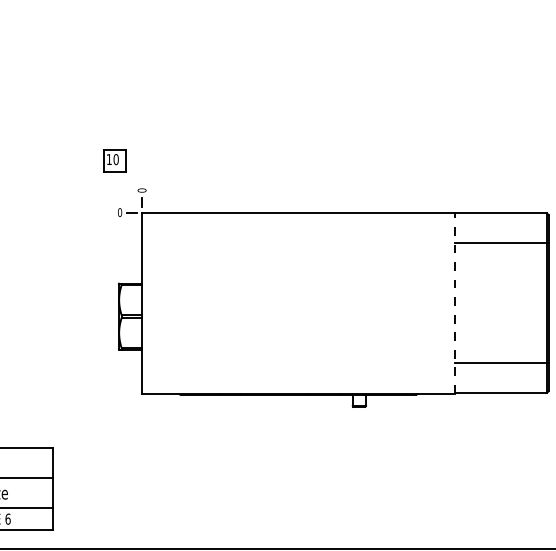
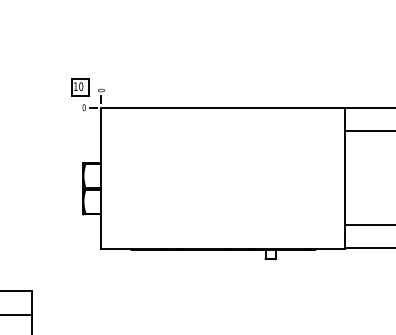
part: (114, 160) -> (79, 87), moved
line: (454, 303) -> (344, 178), dashed -> solid

